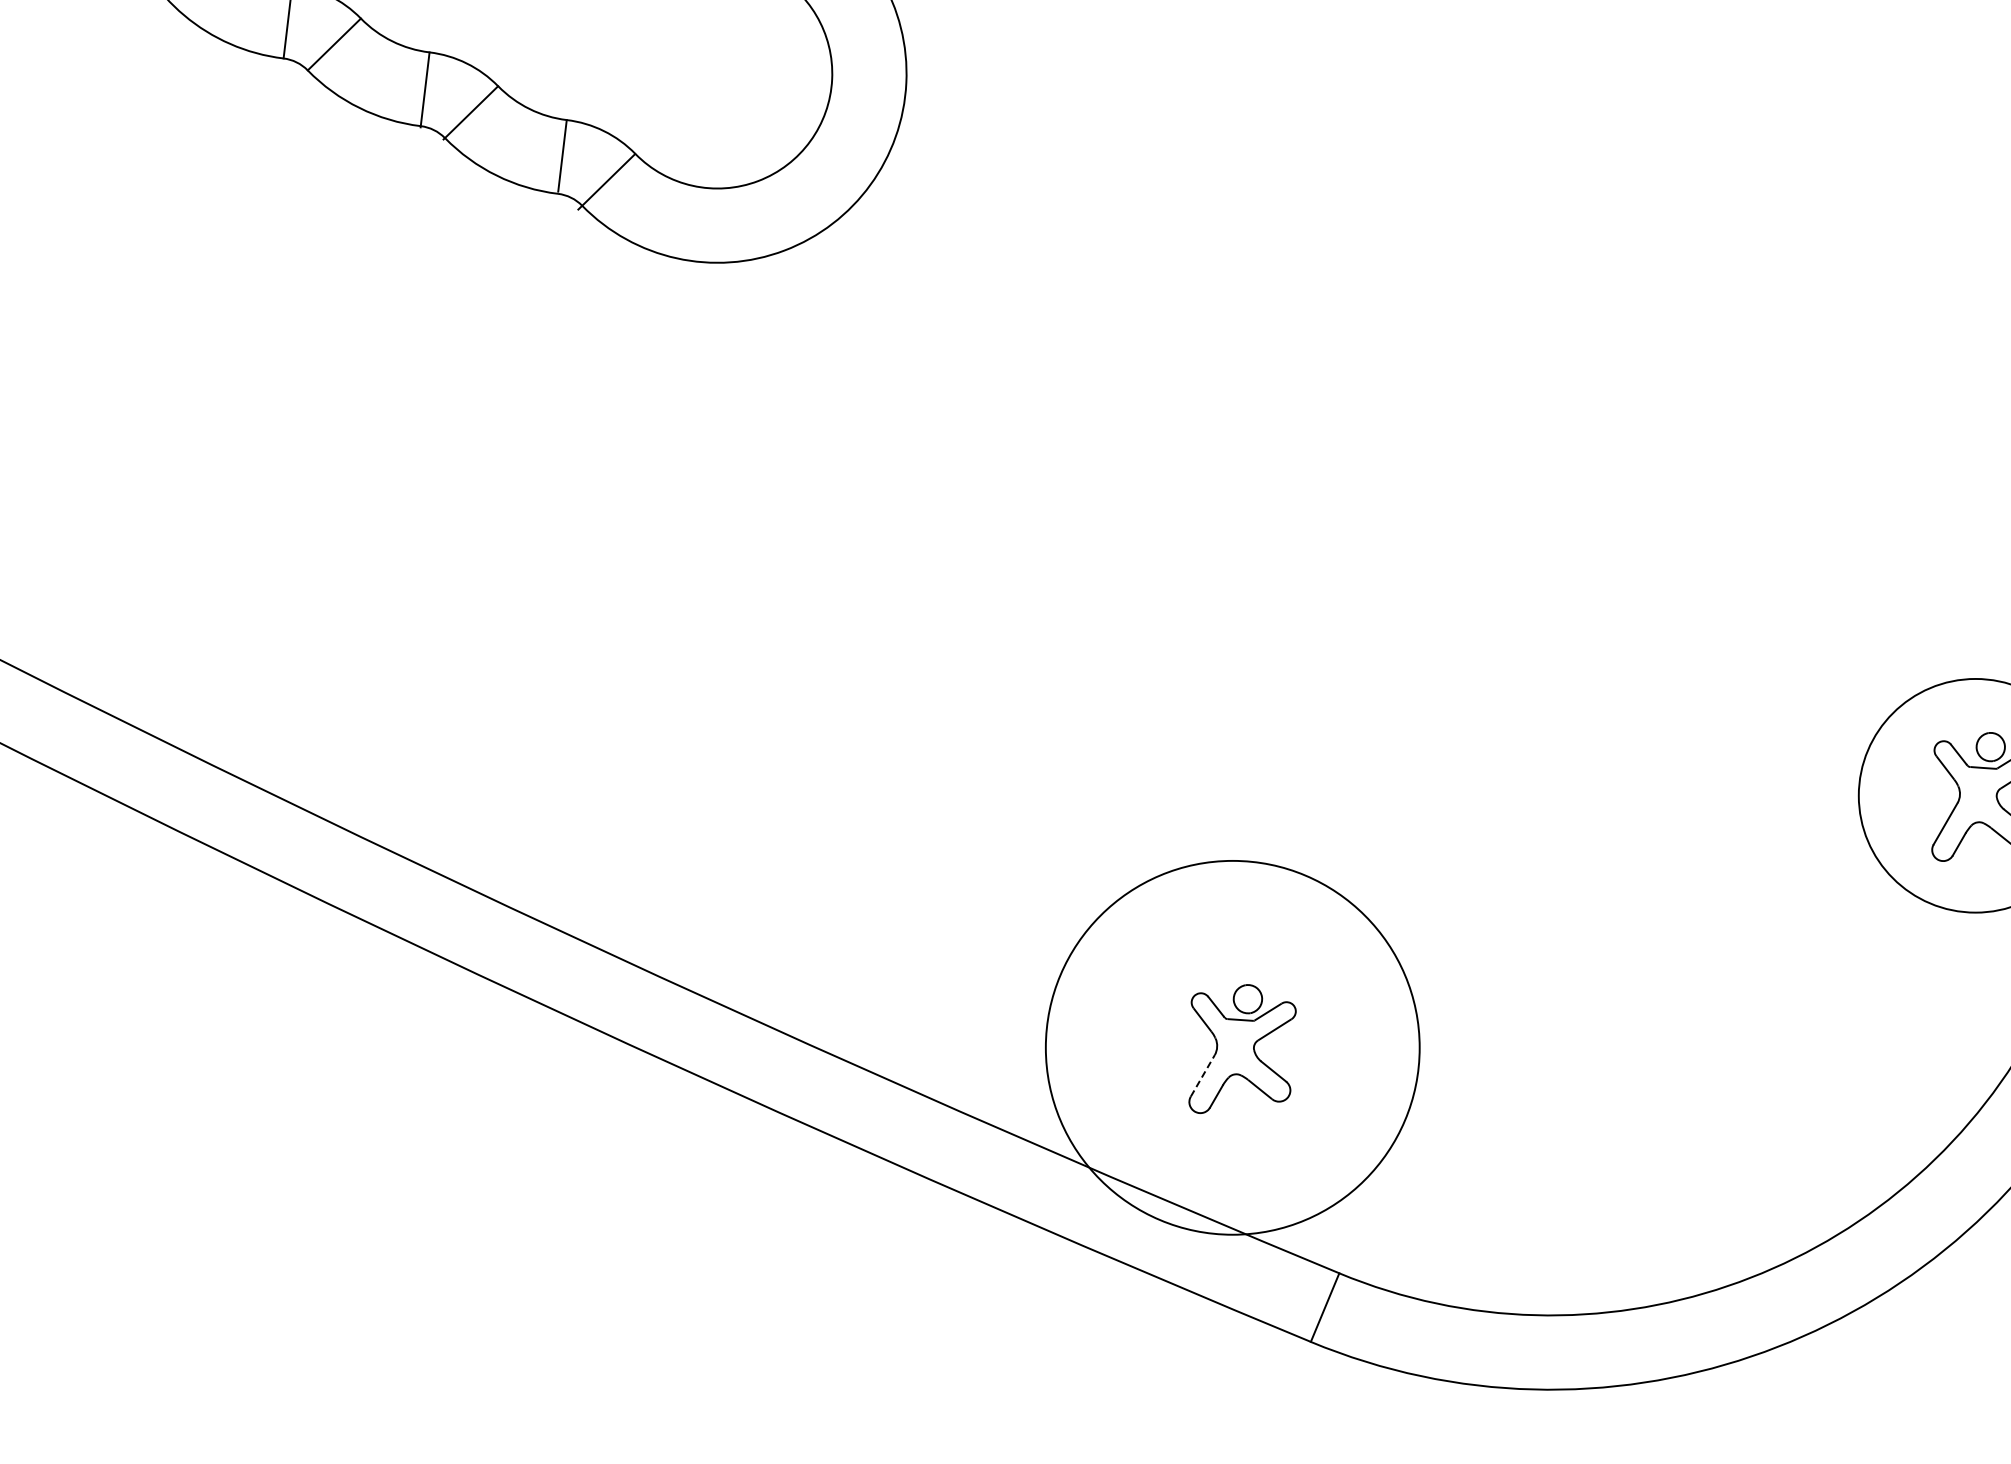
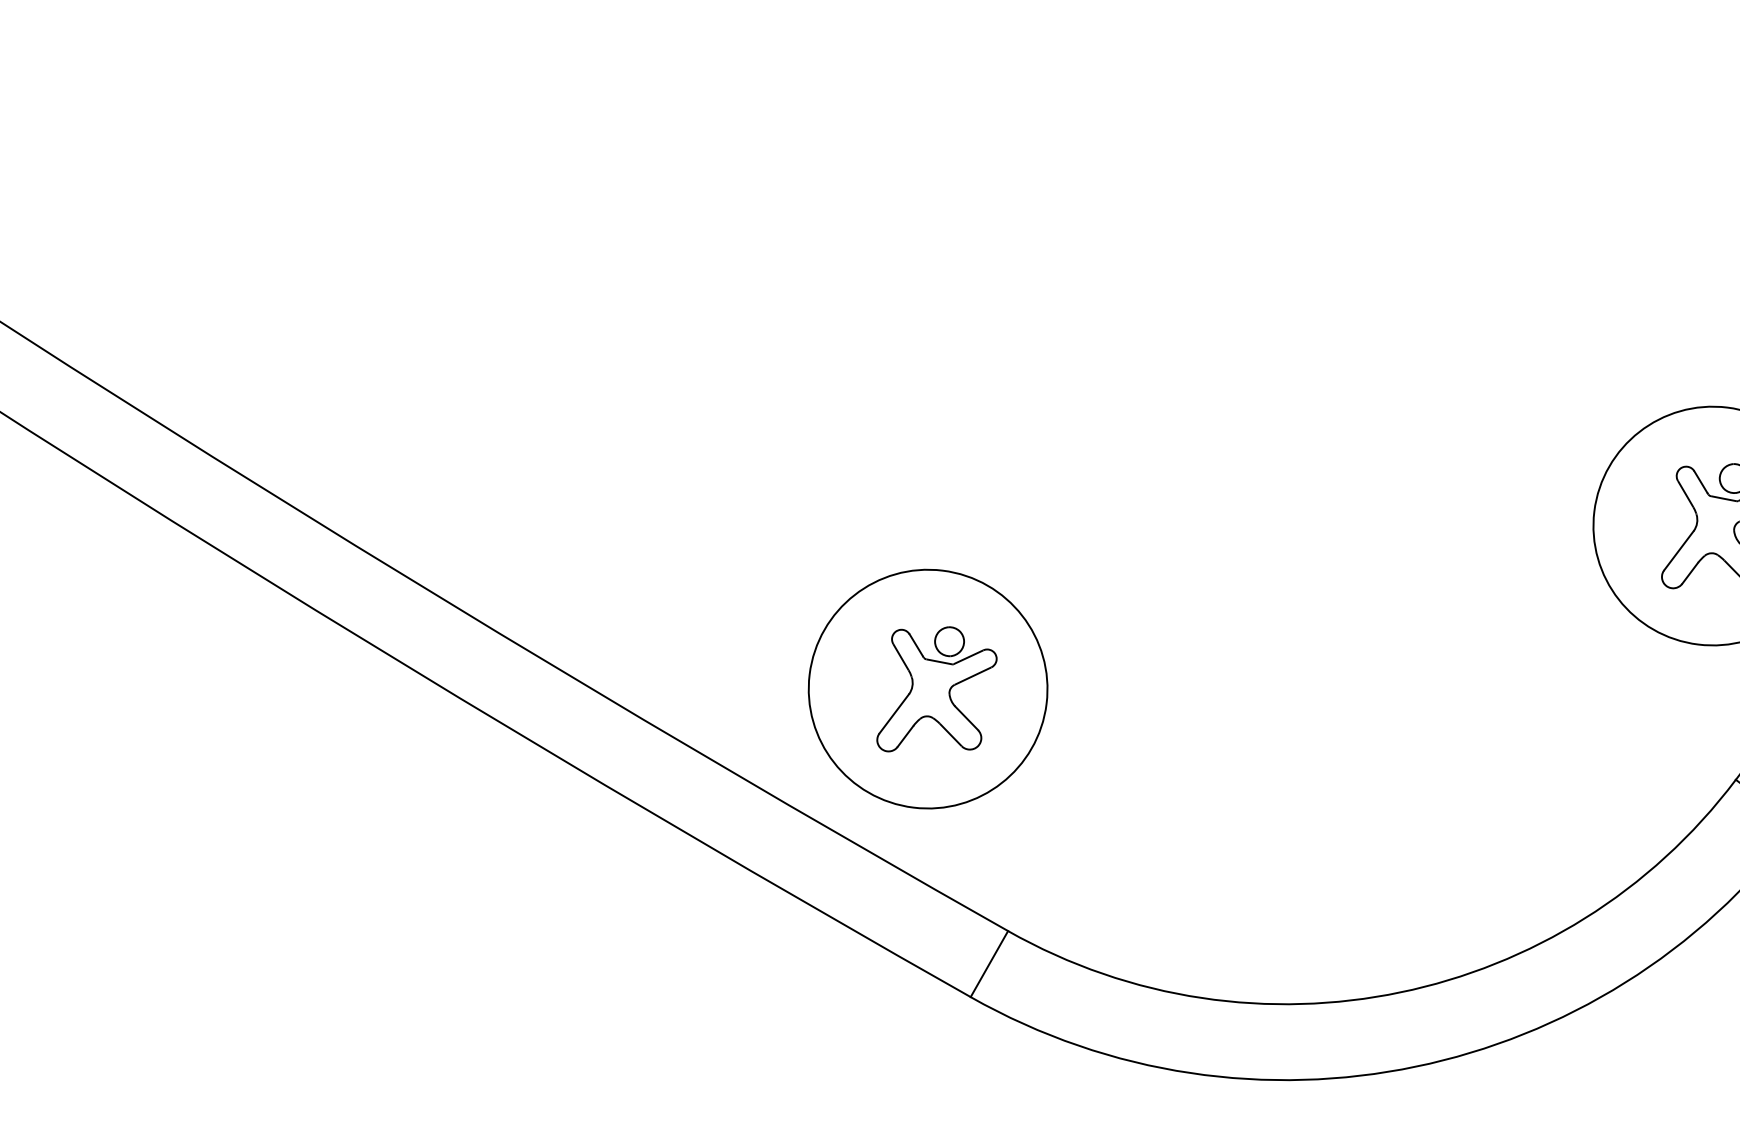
circle: (1232, 1047) -> (927, 688), size x0.62
line: (1202, 1075) -> (893, 713), dashed -> solid

